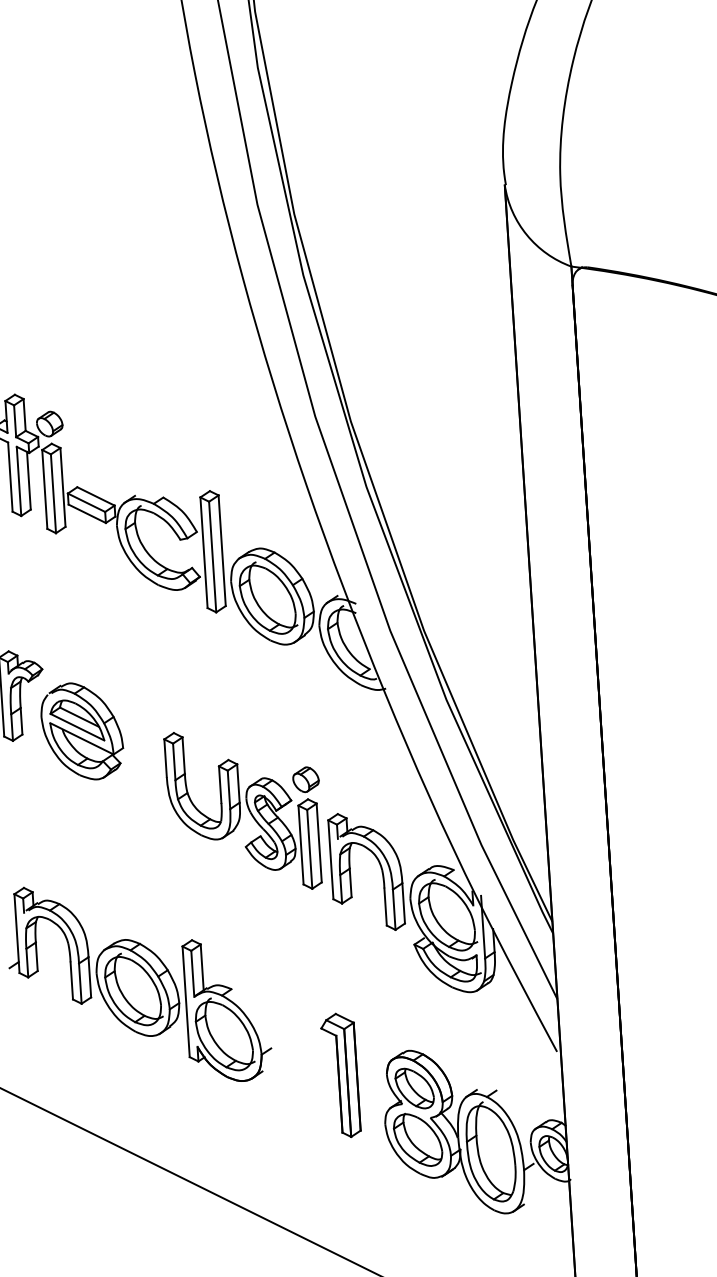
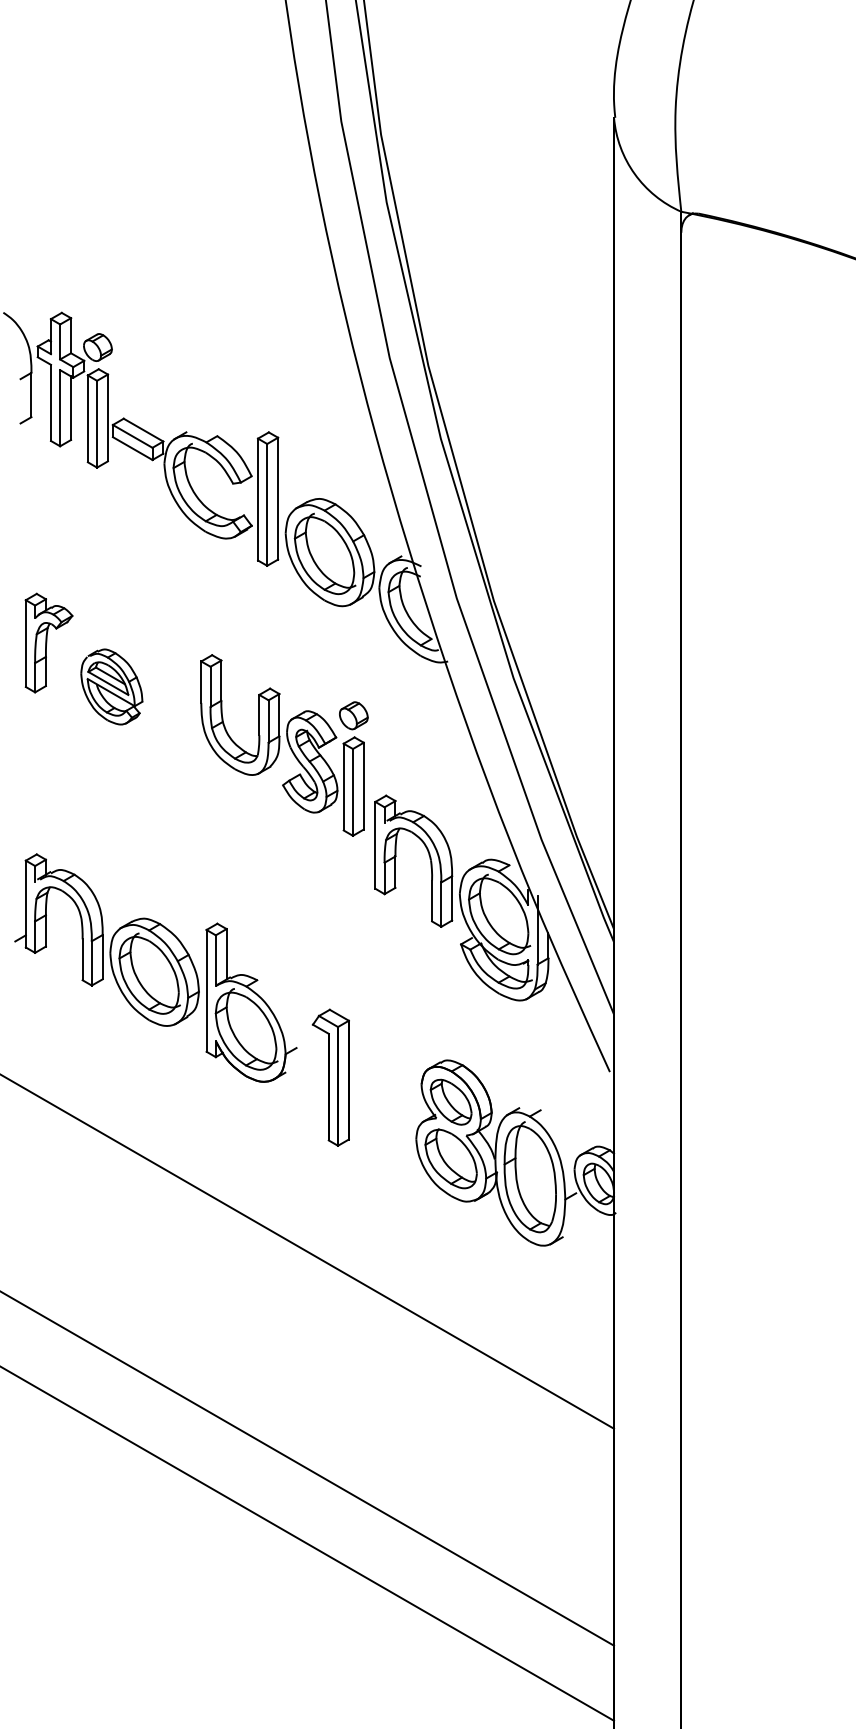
part: (81, 731) -> (111, 686), size x0.7
part: (244, 810) -> (284, 745), moved
part: (340, 1075) -> (330, 1077), moved

